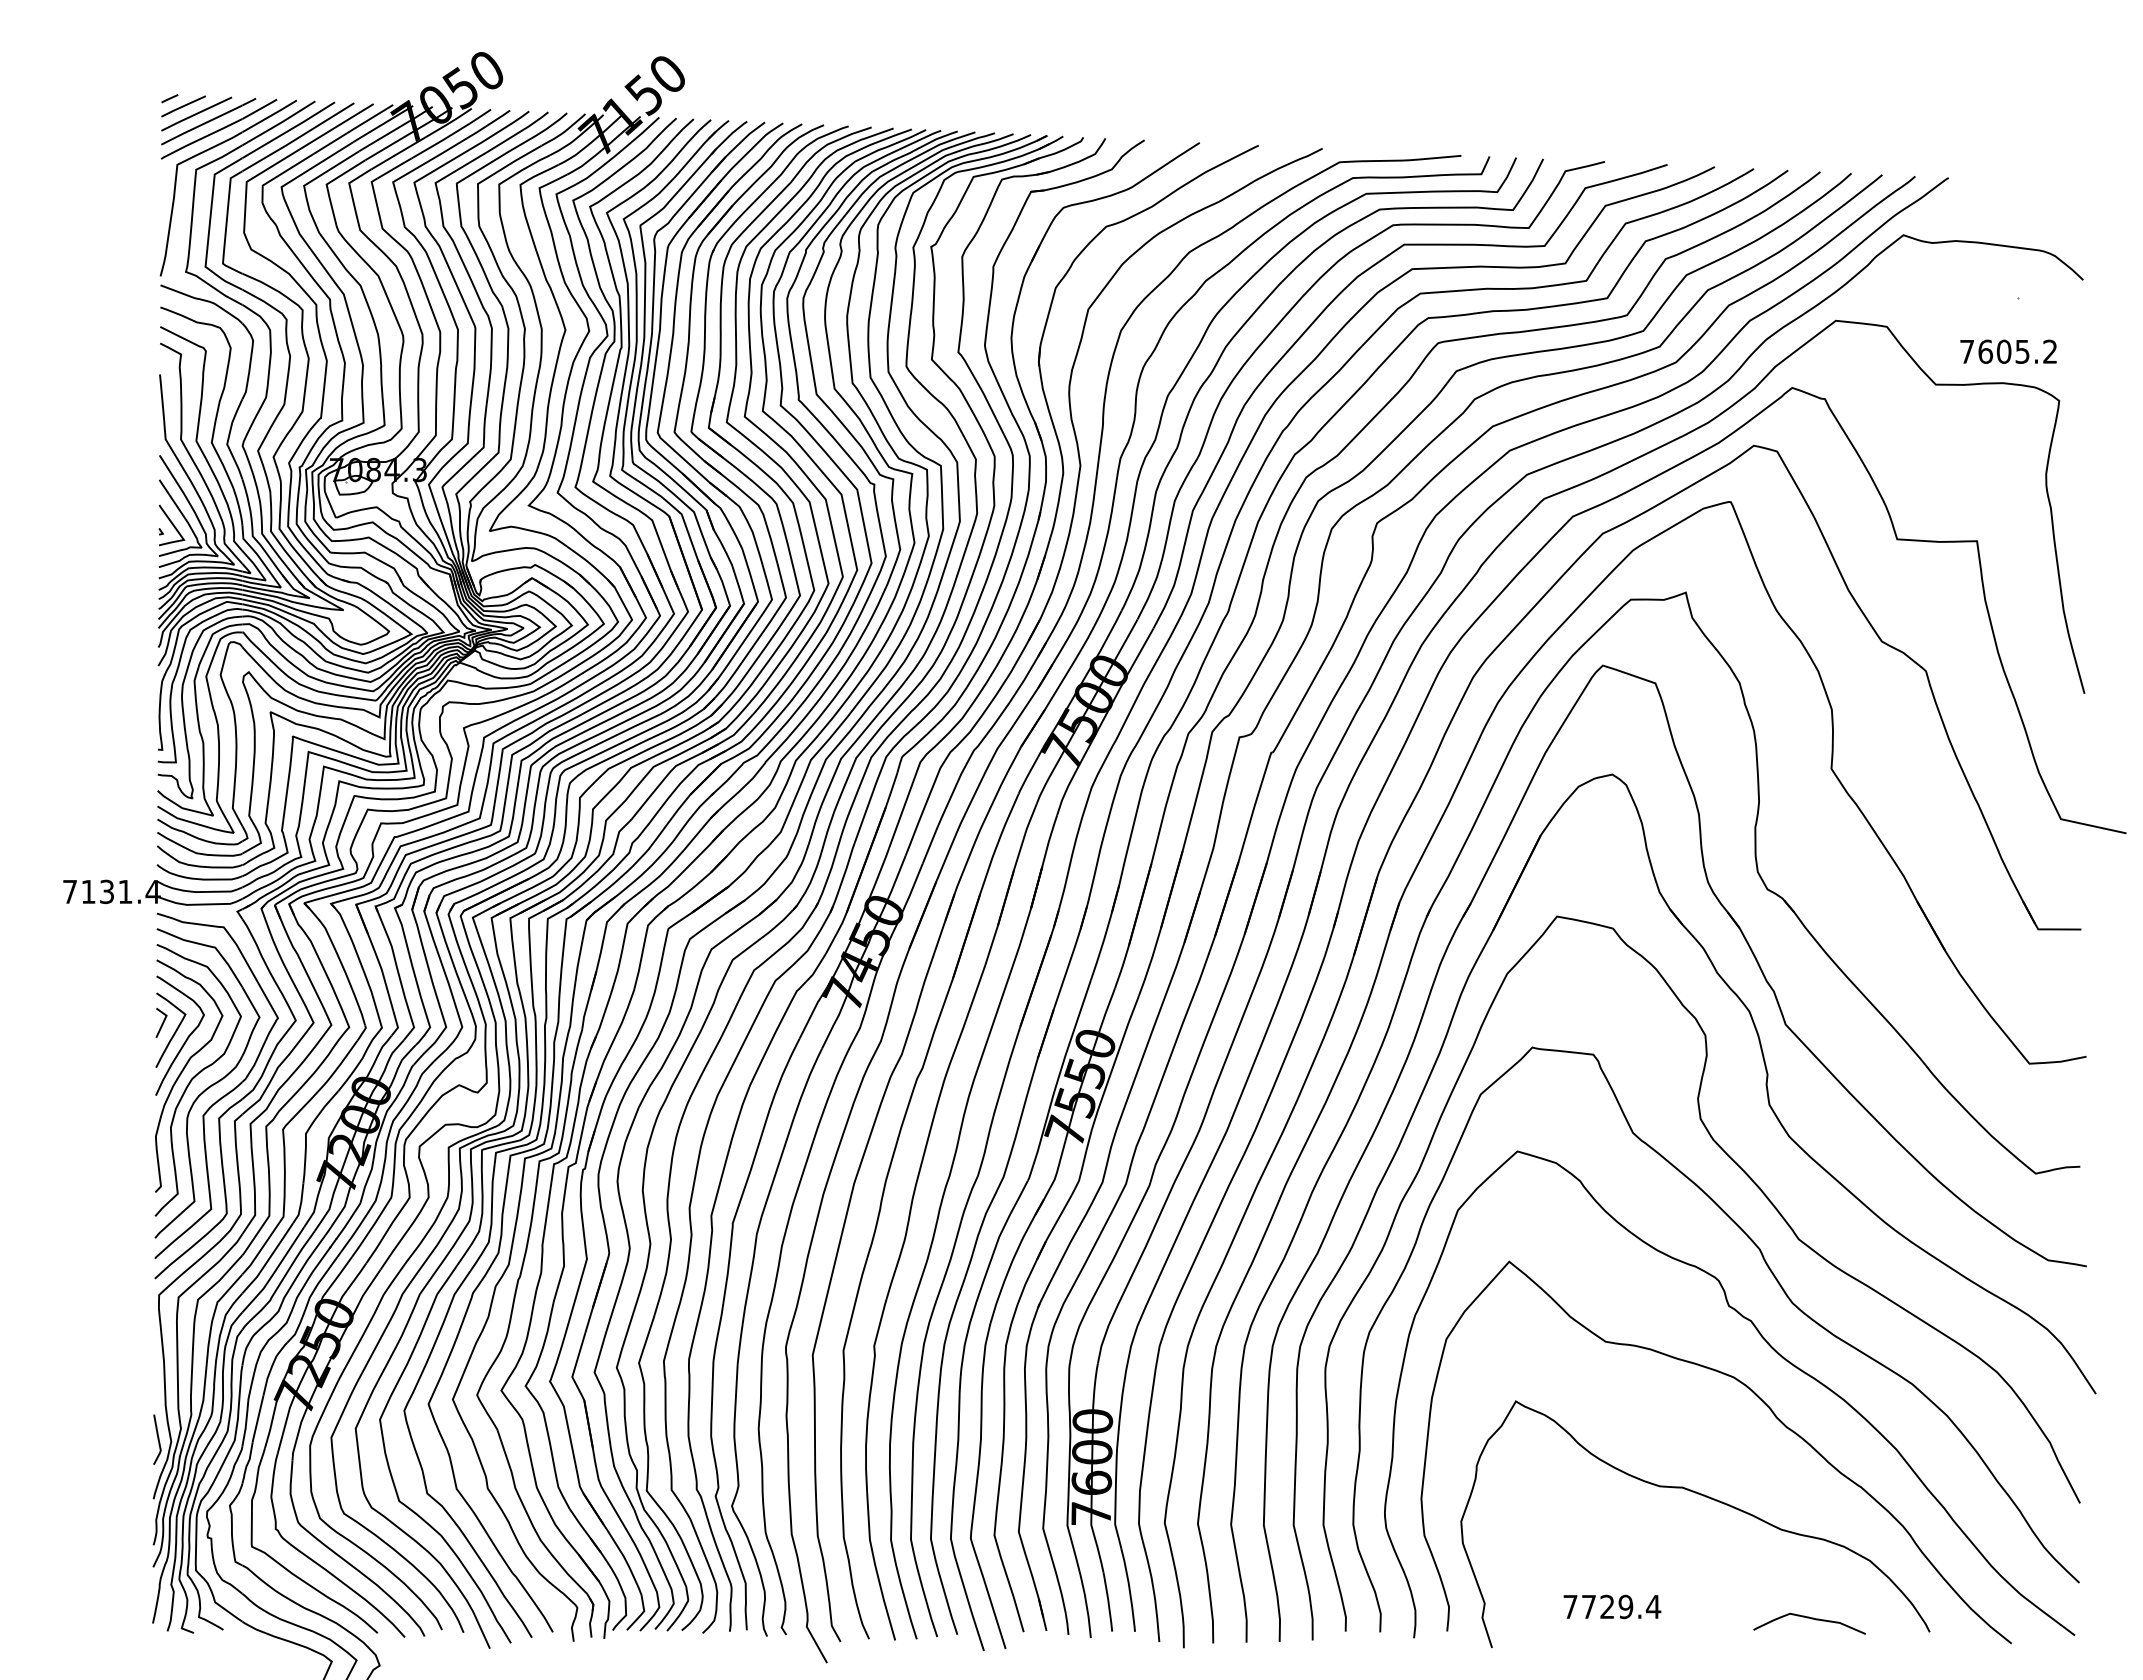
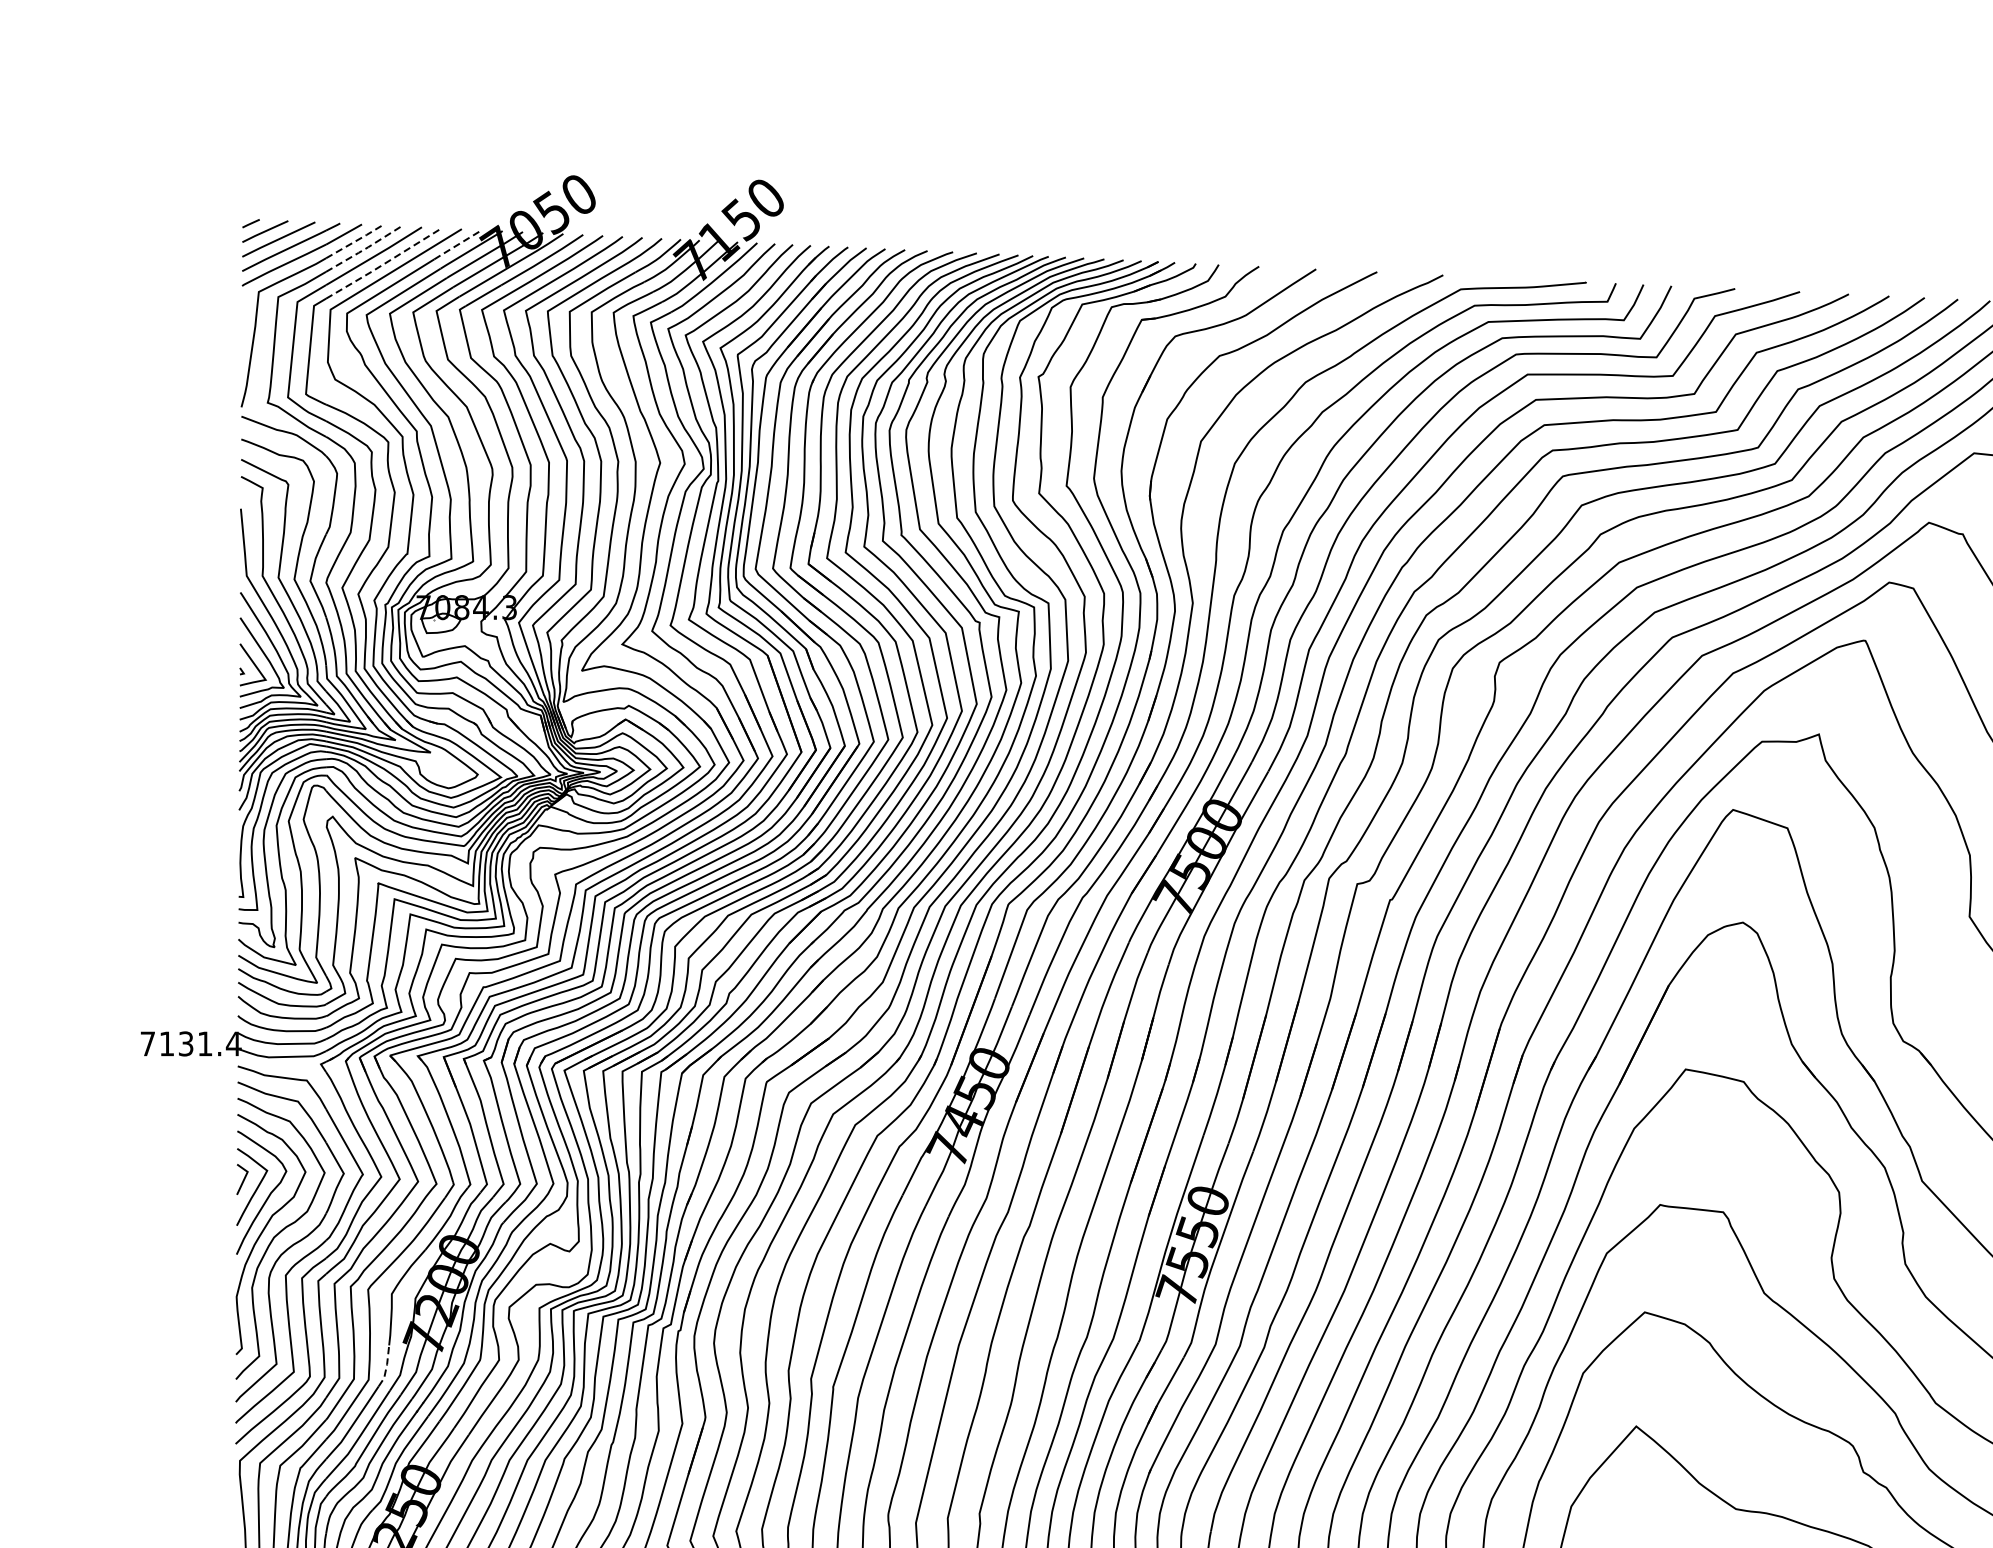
line: (270, 116) -> (355, 242), solid -> dashed
line: (369, 119) -> (457, 245), solid -> dashed
line: (279, 123) -> (364, 249), solid -> dashed
line: (298, 137) -> (384, 263), solid -> dashed
line: (300, 1203) -> (386, 1366), solid -> dashed

